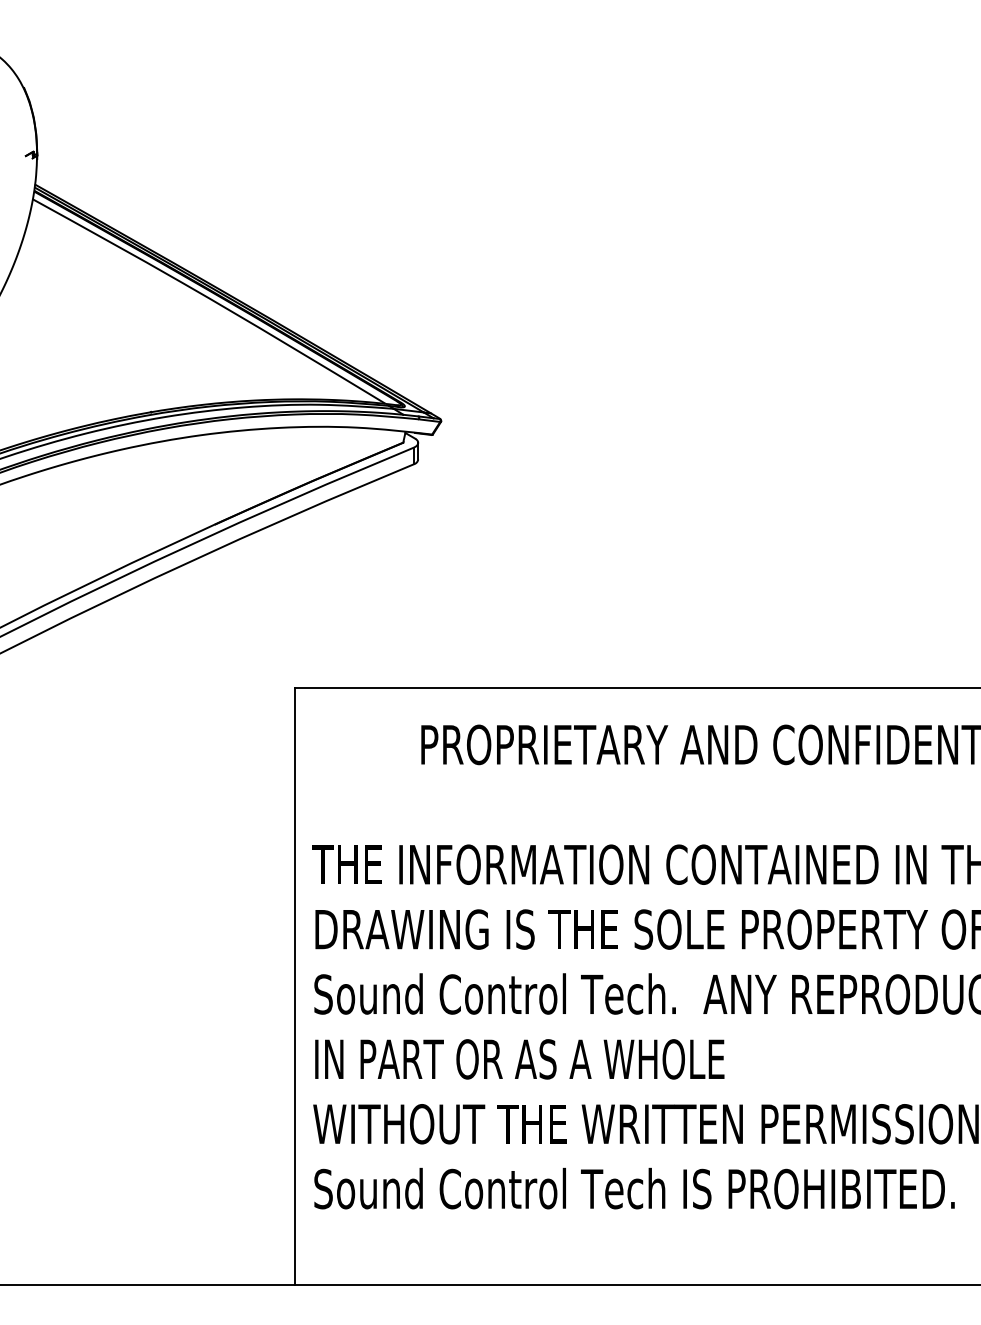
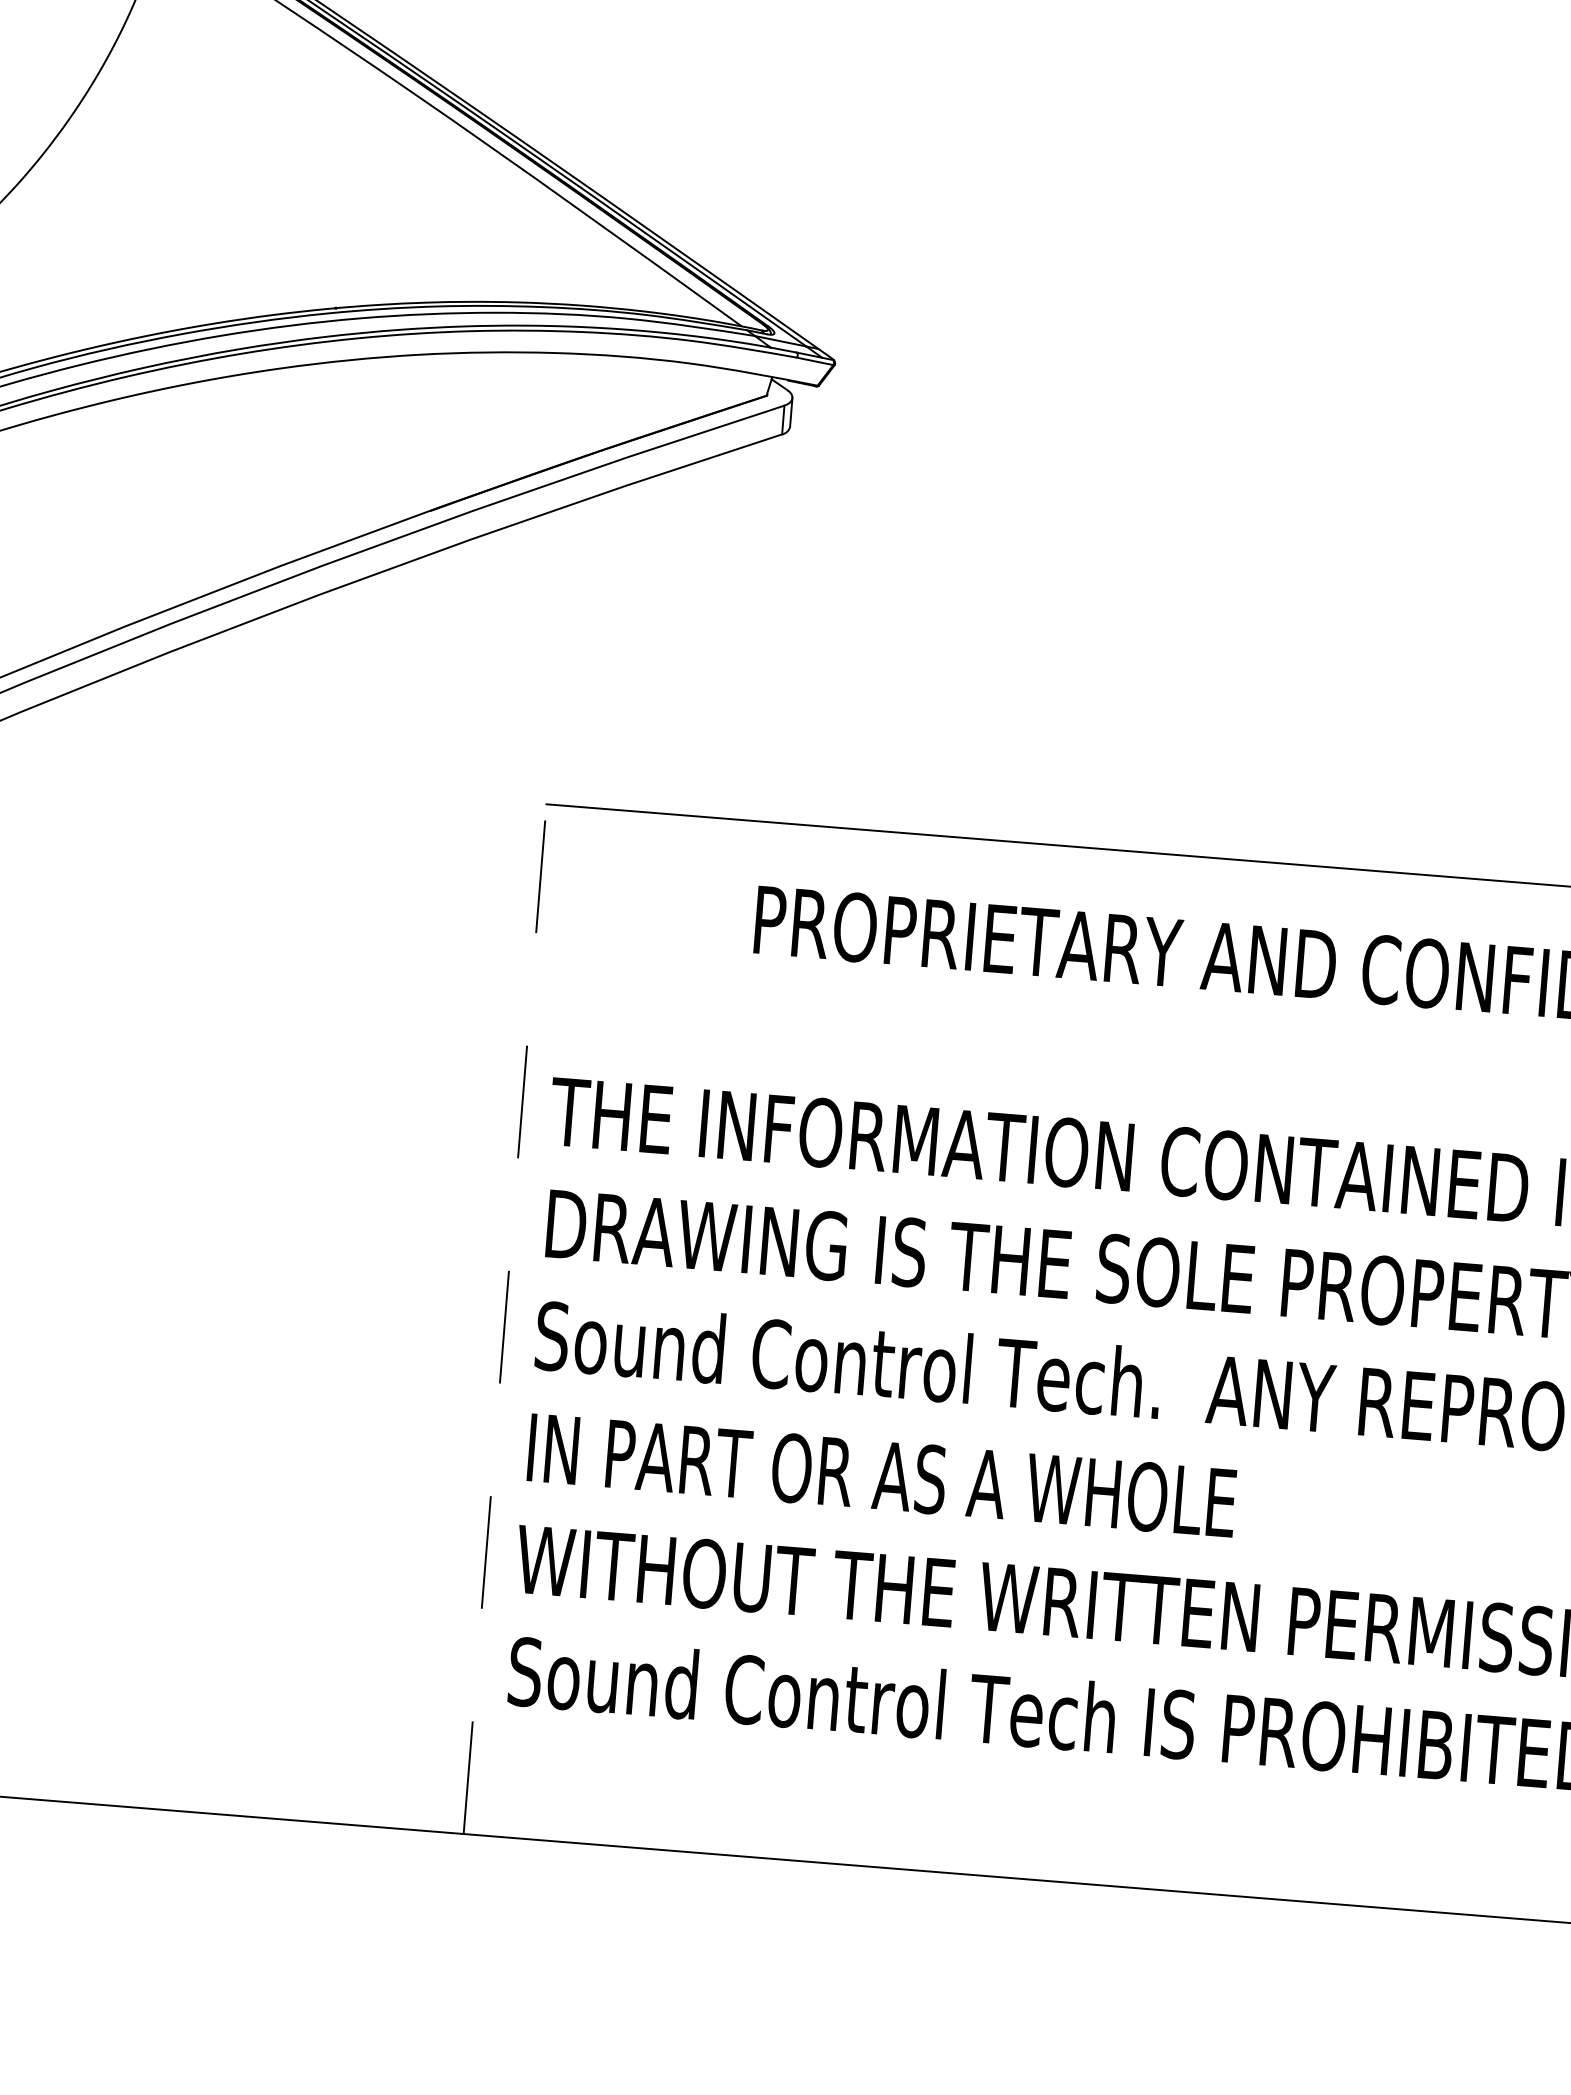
line: (295, 986) -> (505, 1318), solid -> dashed

